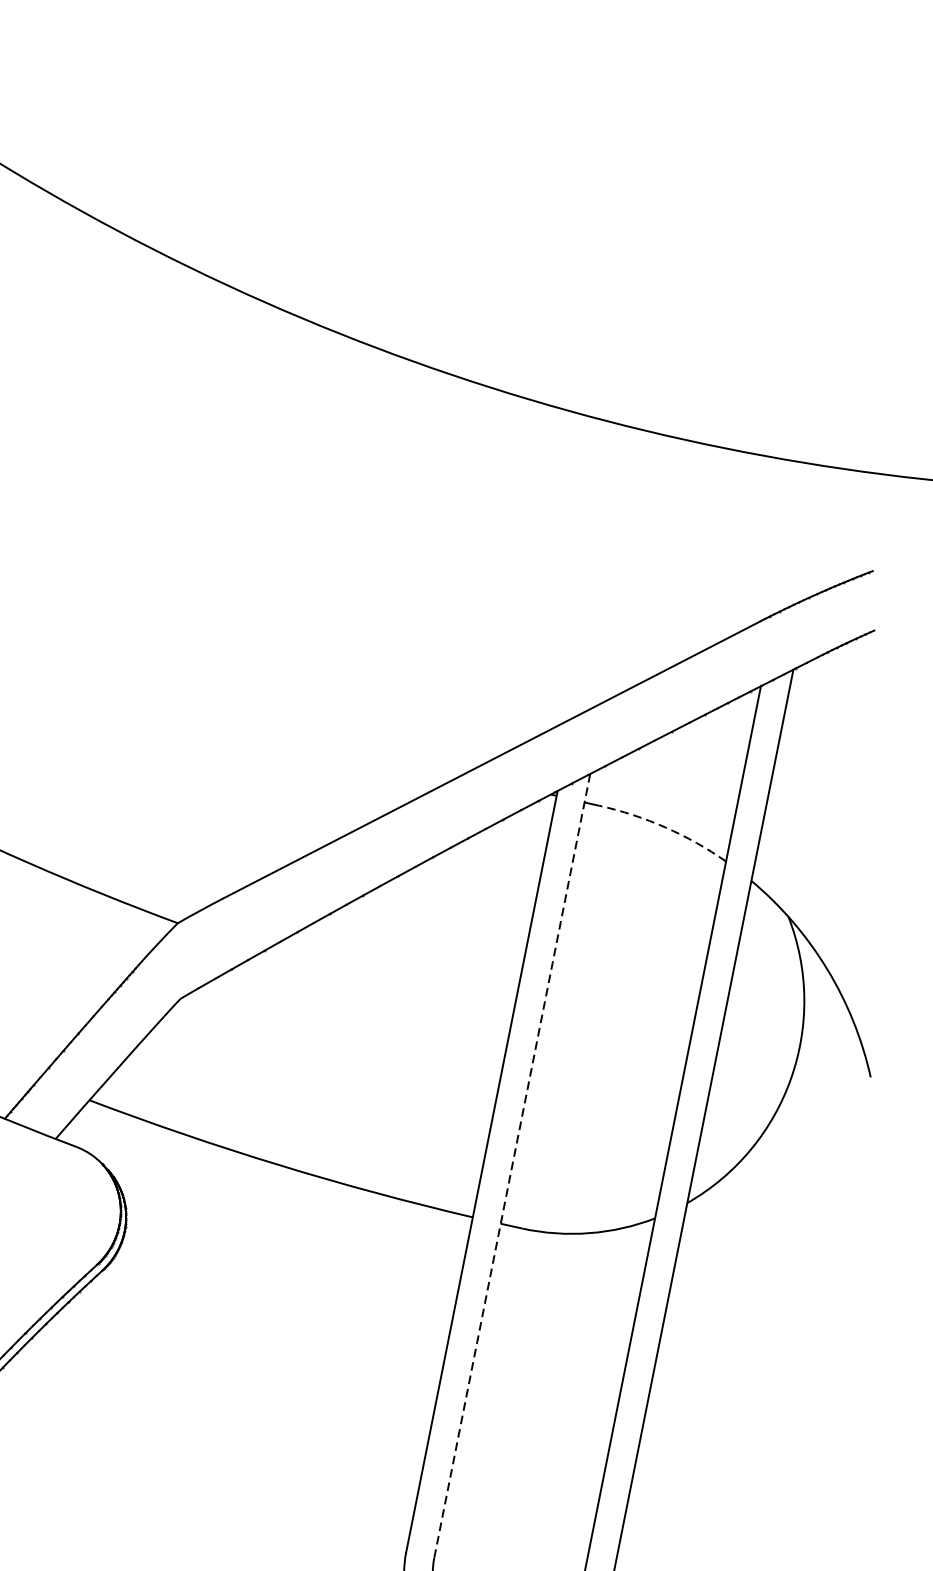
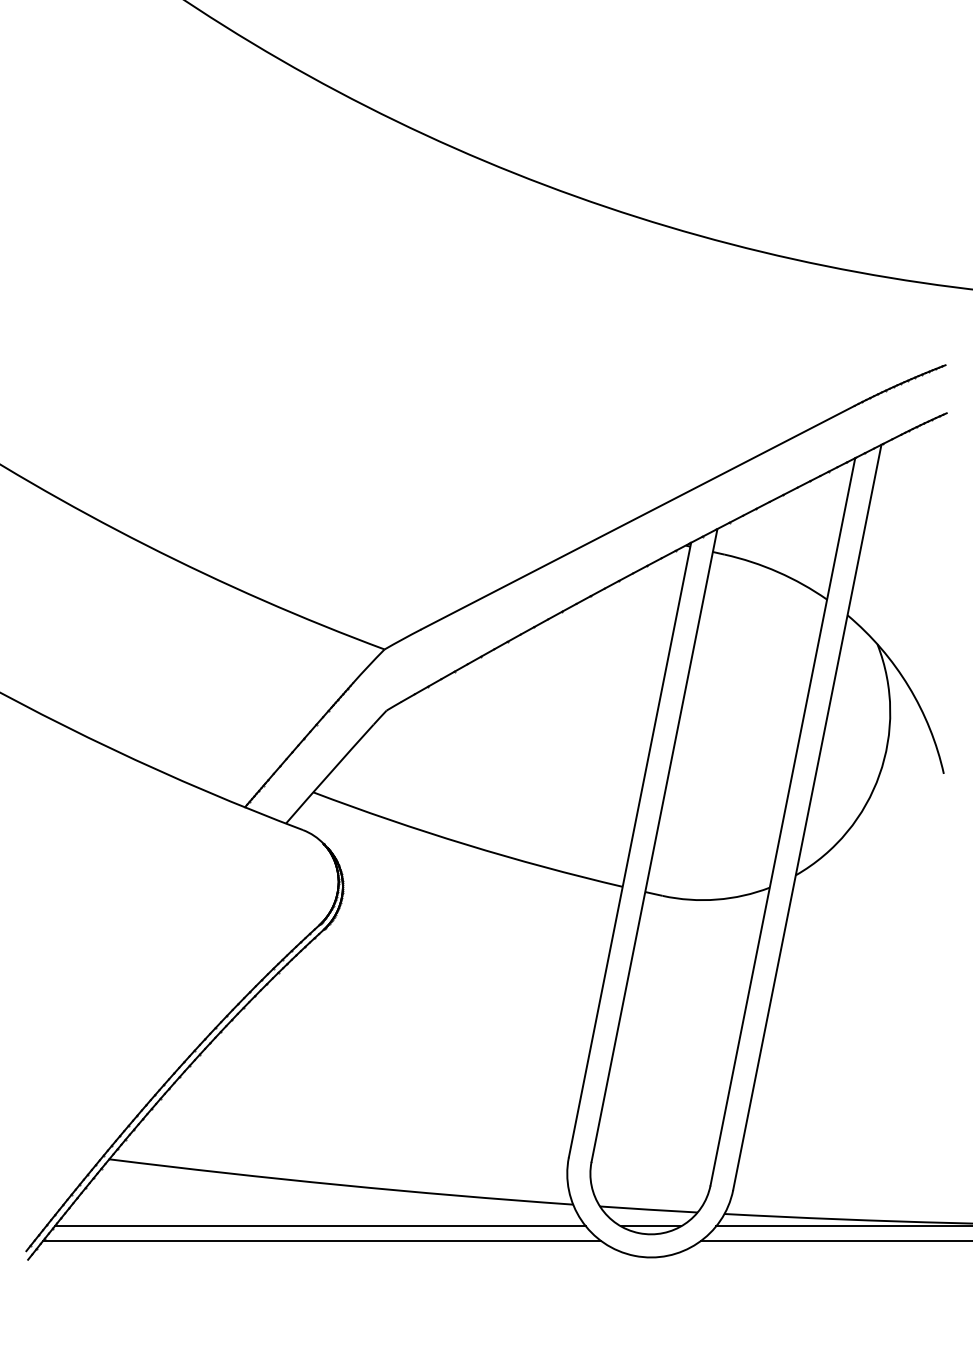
arc: (665, 827) -> (778, 572), dashed -> solid
line: (512, 1166) -> (654, 845), dashed -> solid

